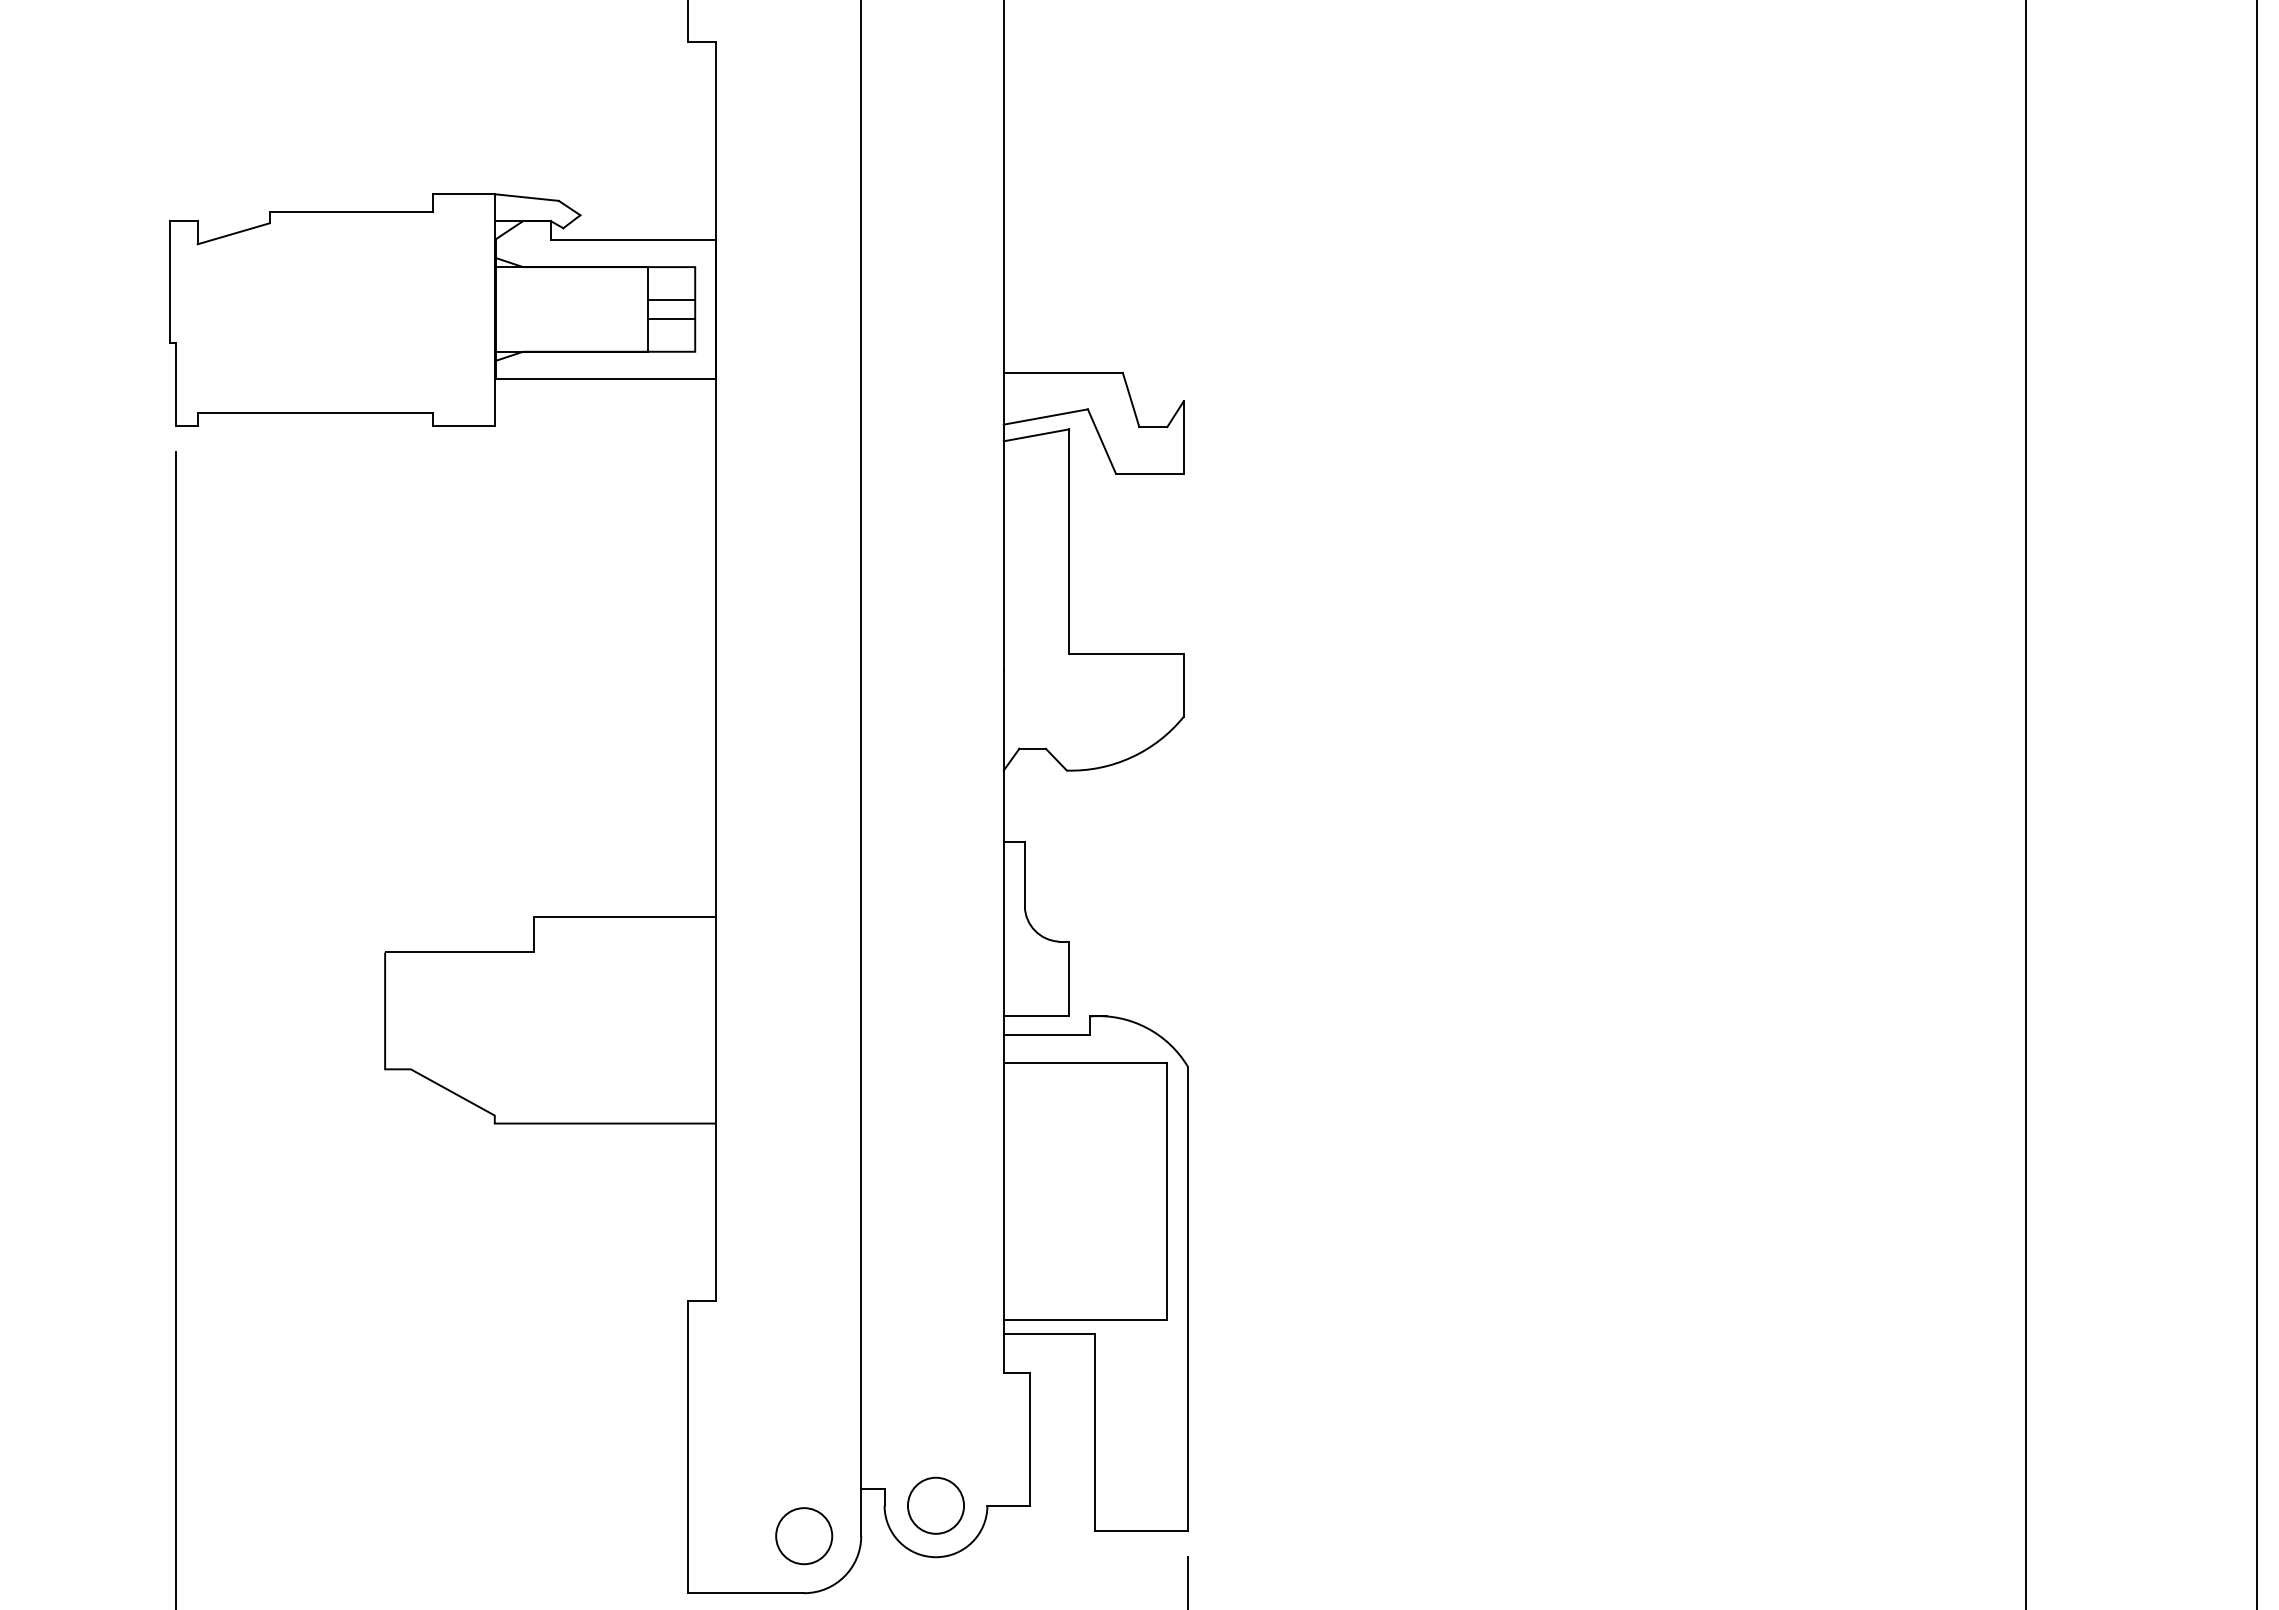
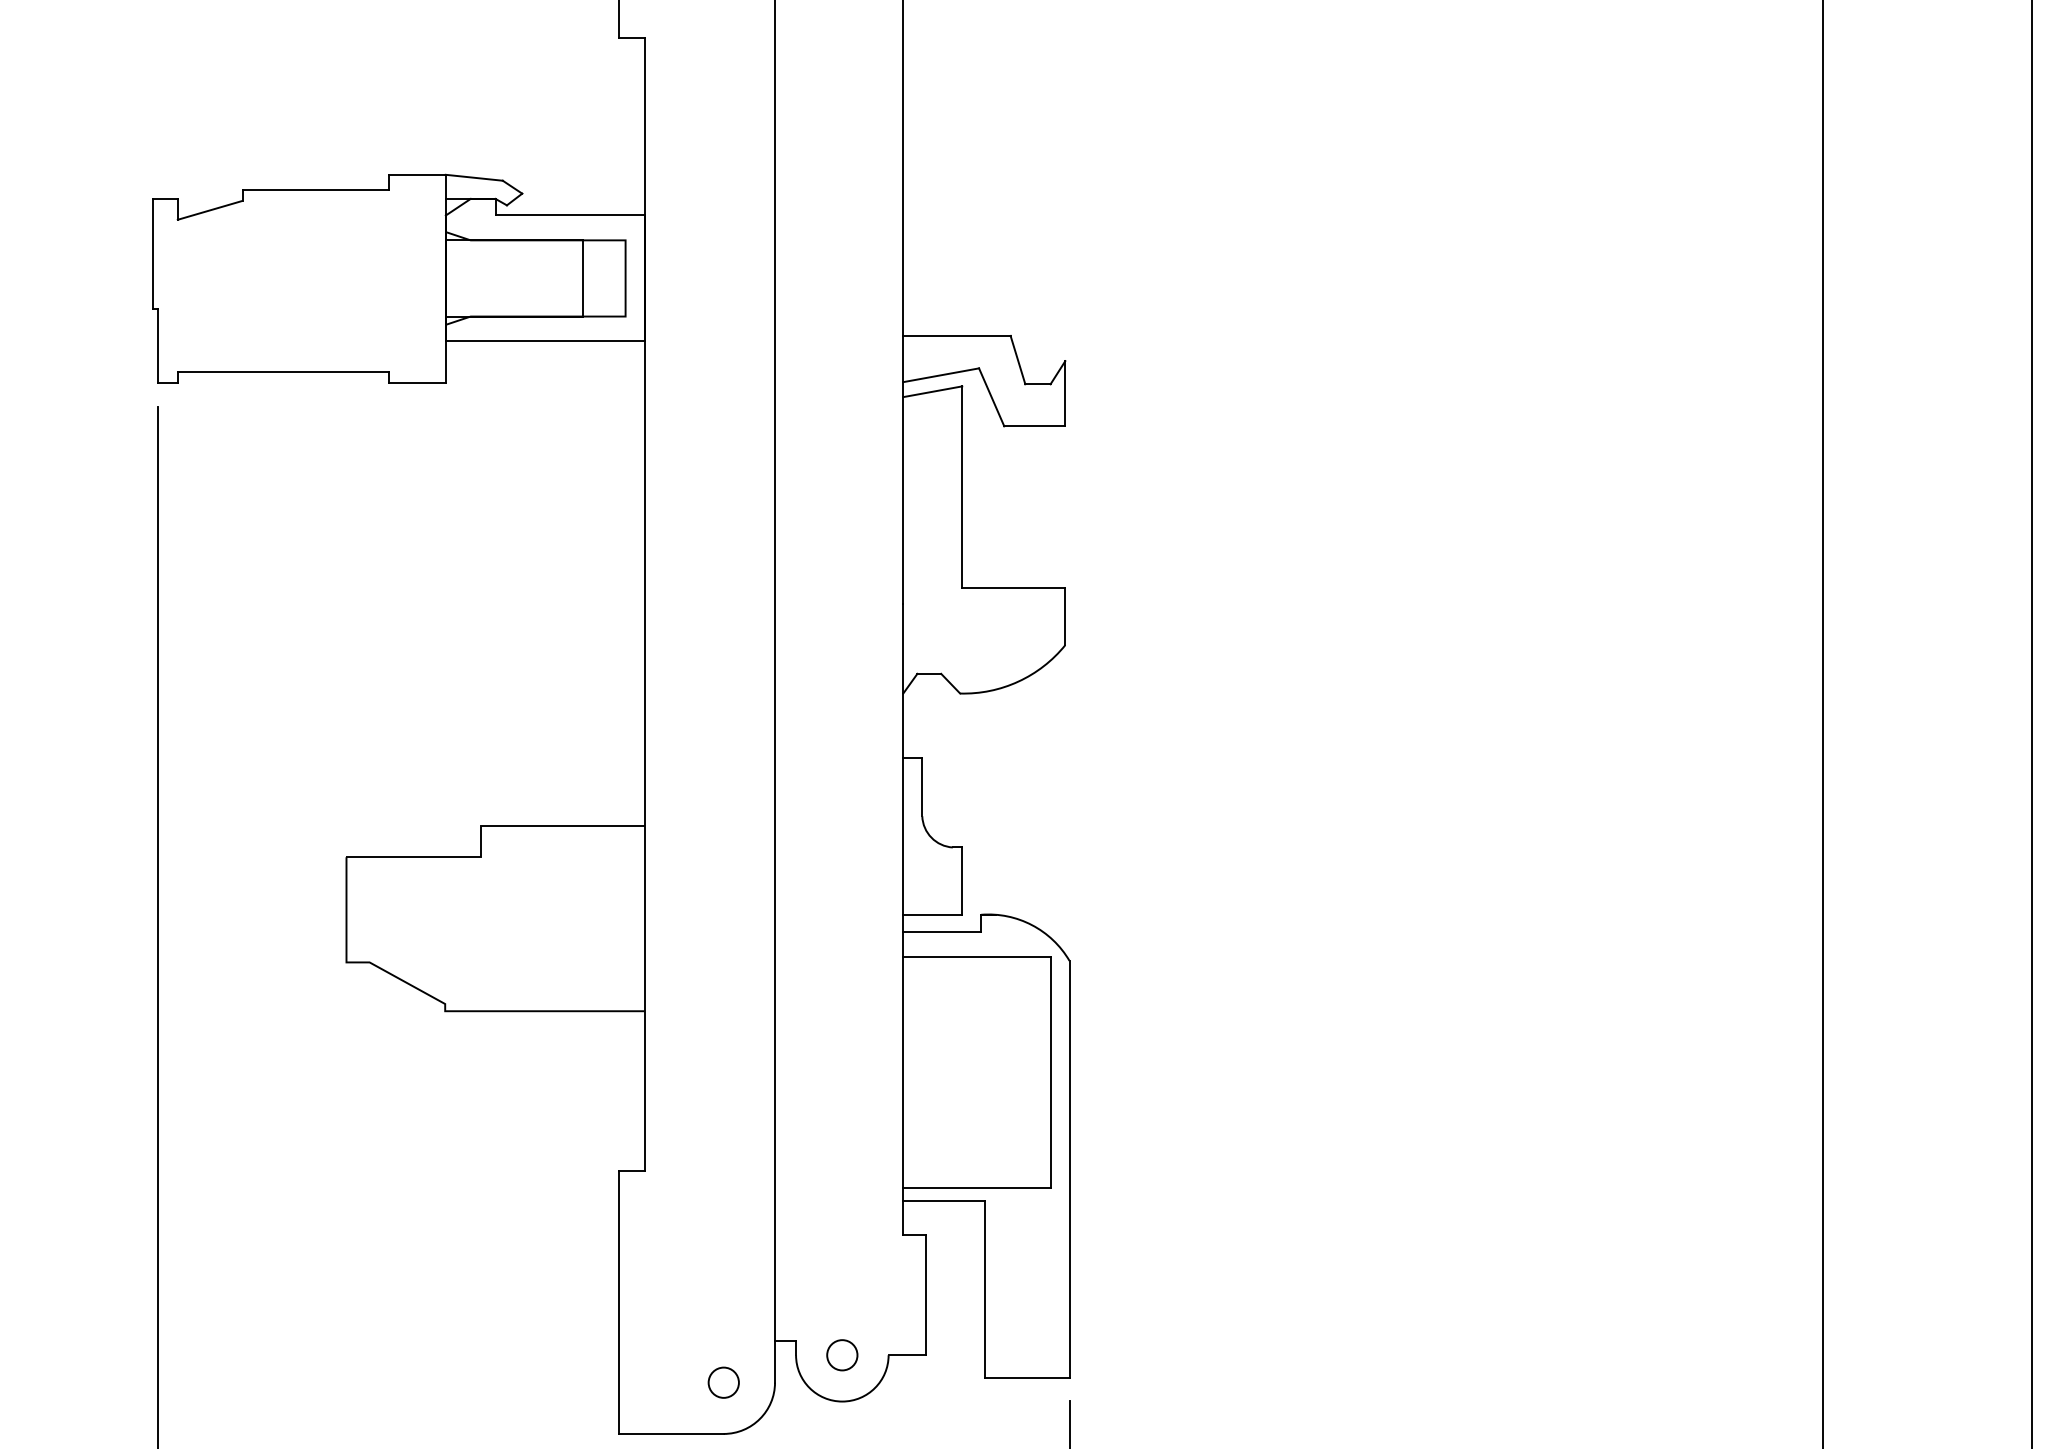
line: (671, 300) -> (604, 270), removed
line: (671, 318) -> (604, 286), removed
circle: (935, 1505) -> (841, 1355), size x0.6
circle: (804, 1536) -> (723, 1382), size x0.6

